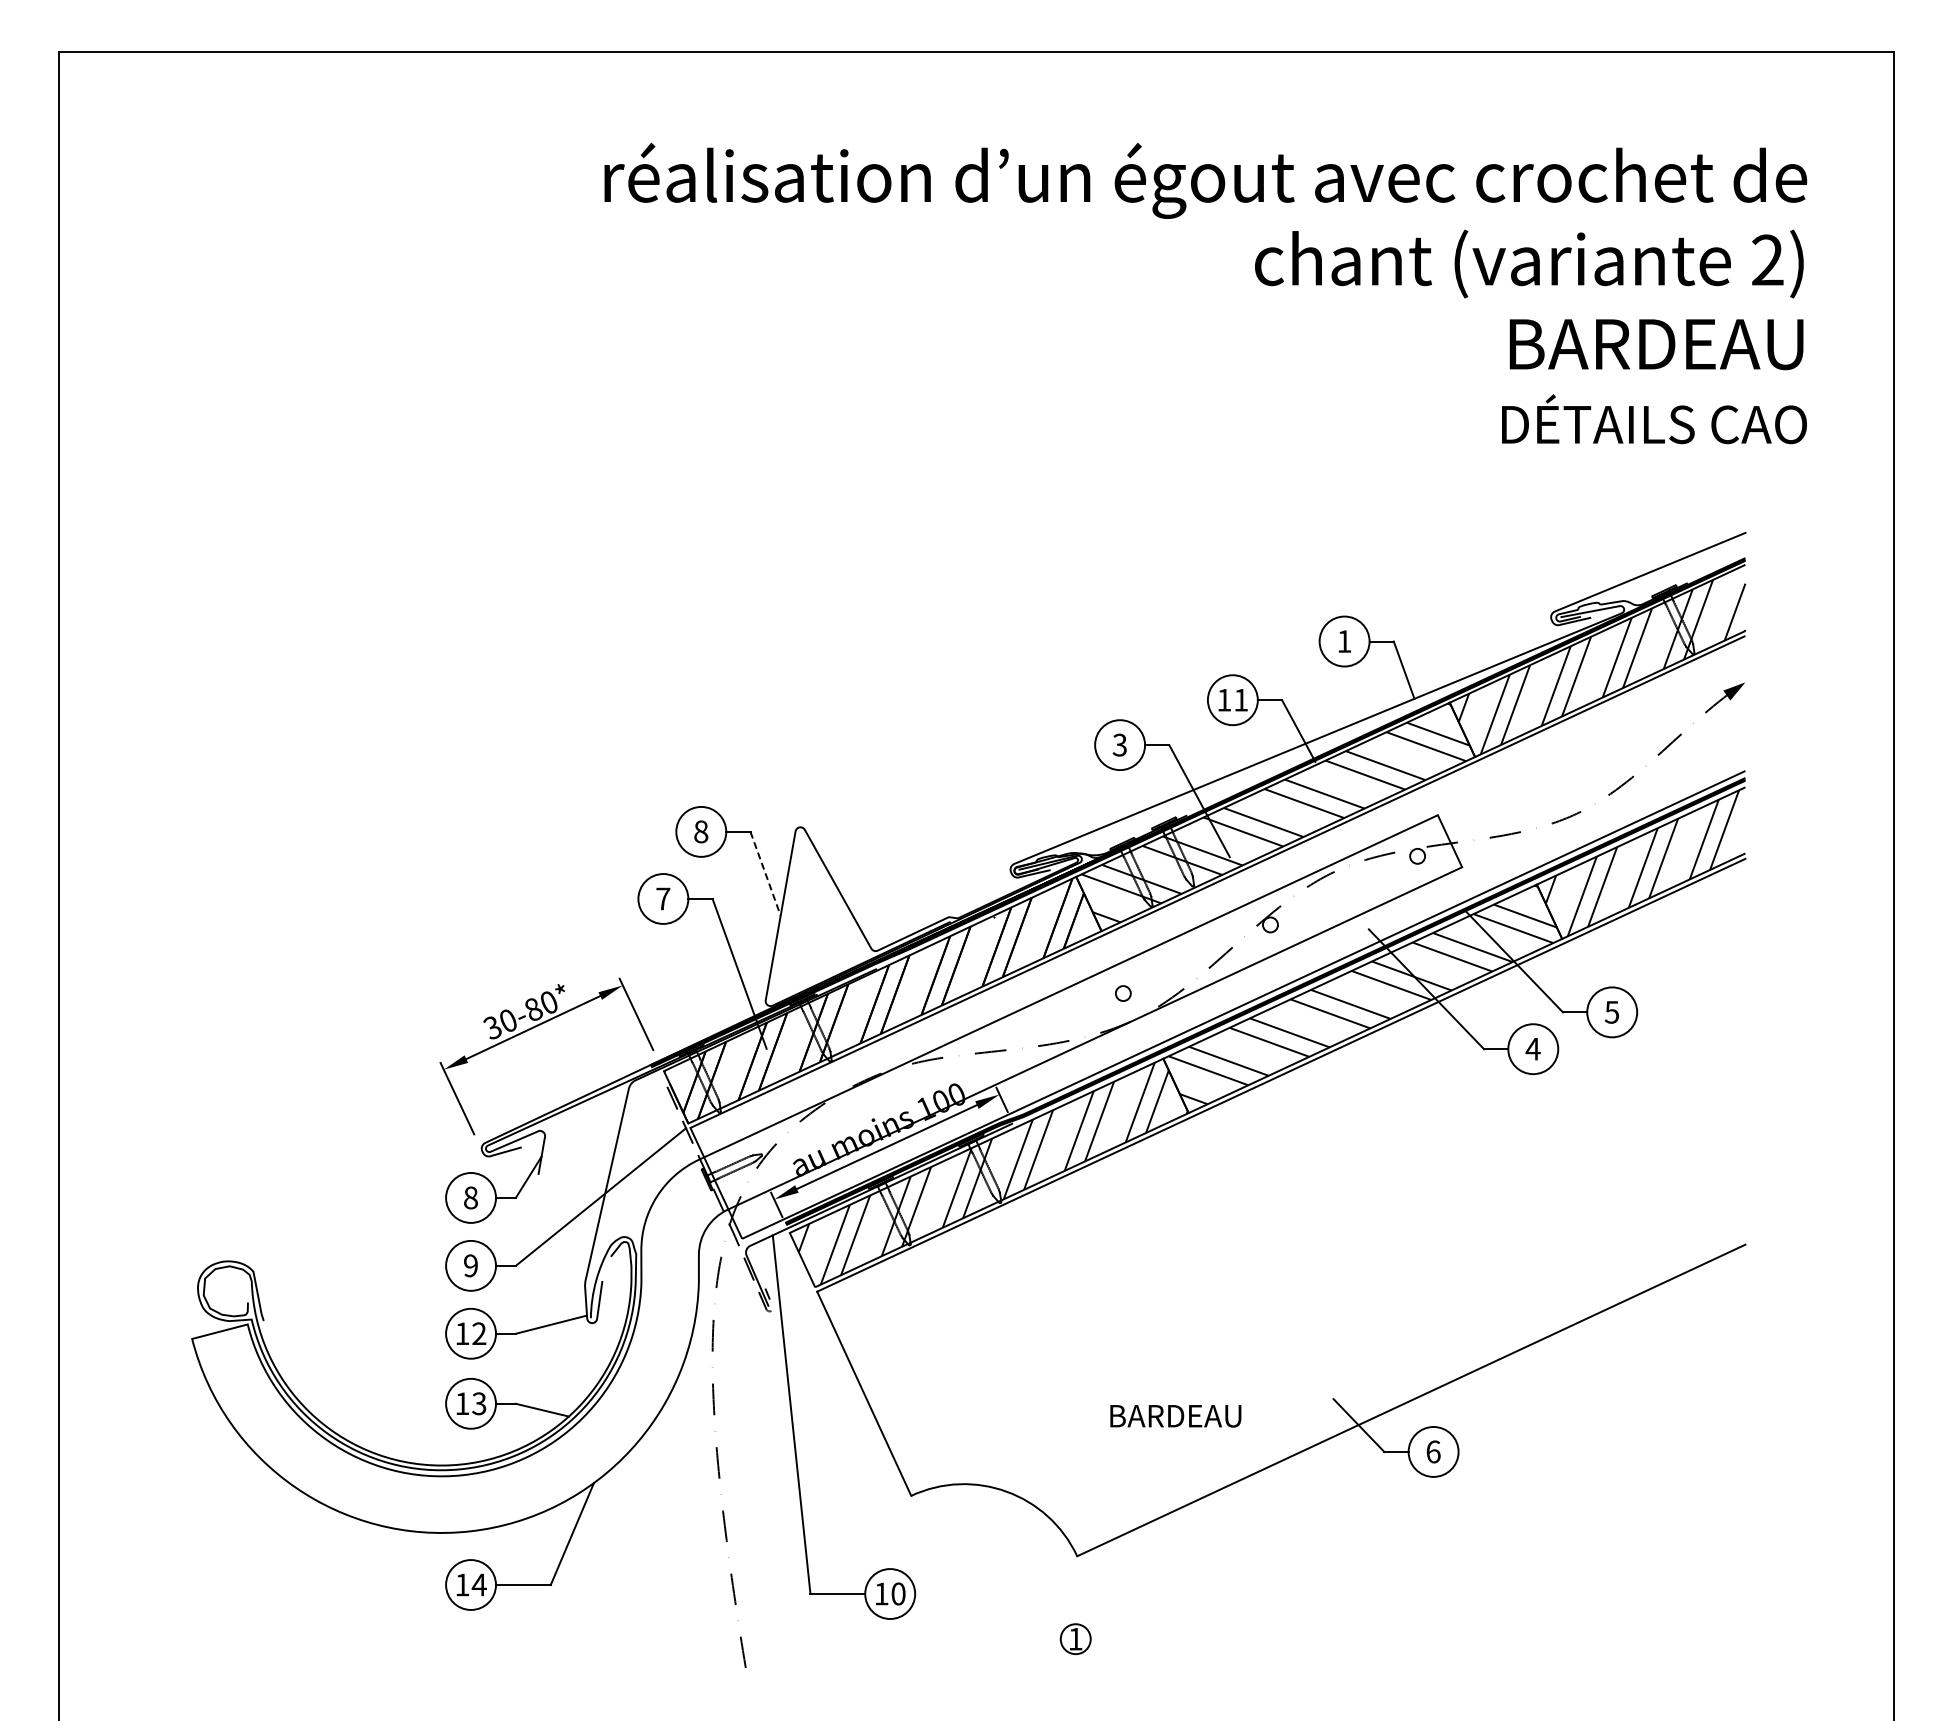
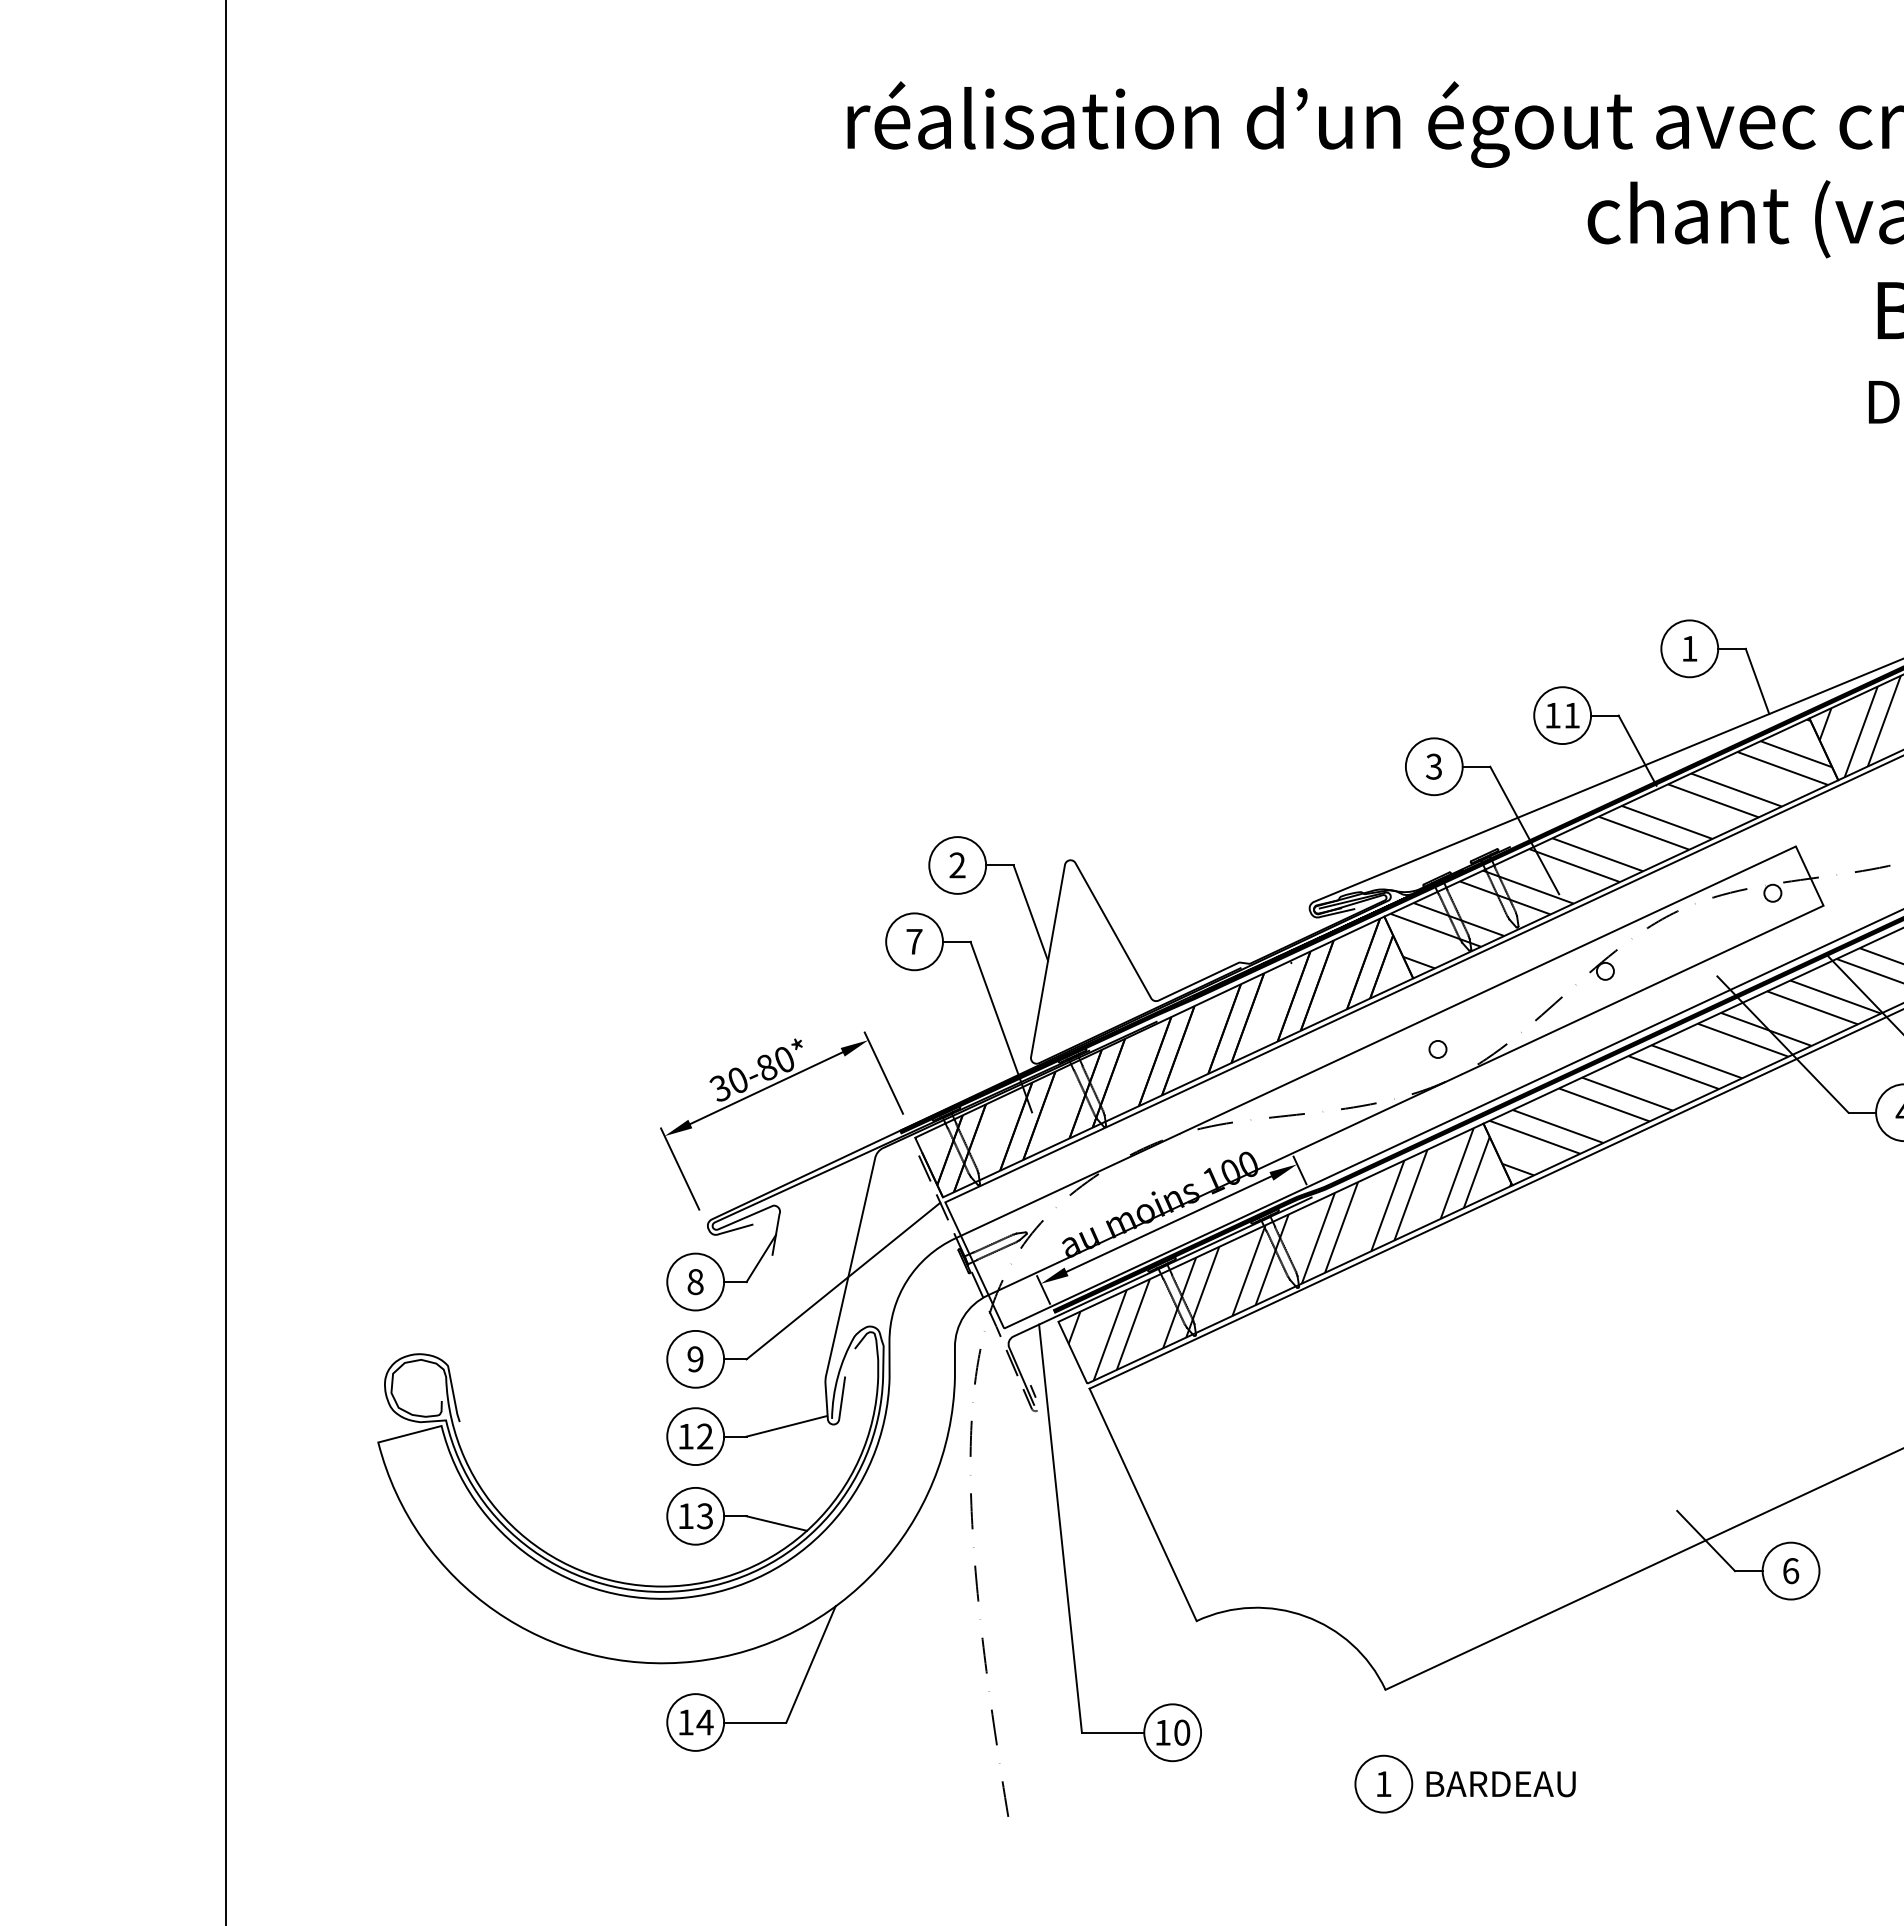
text: (701, 831) -> (957, 865), 8 -> 2
line: (765, 873) -> (1030, 912), dashed -> solid
text: (1175, 1416) -> (1500, 1784), moved
circle: (1075, 1639) -> (1383, 1784), size x1.67

